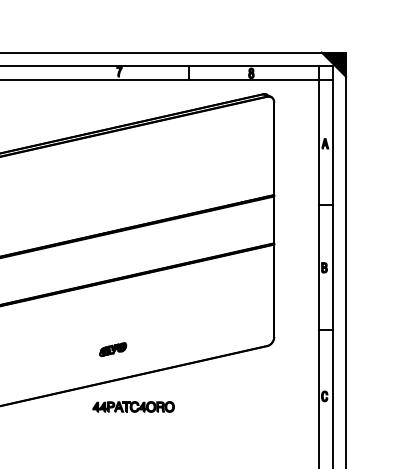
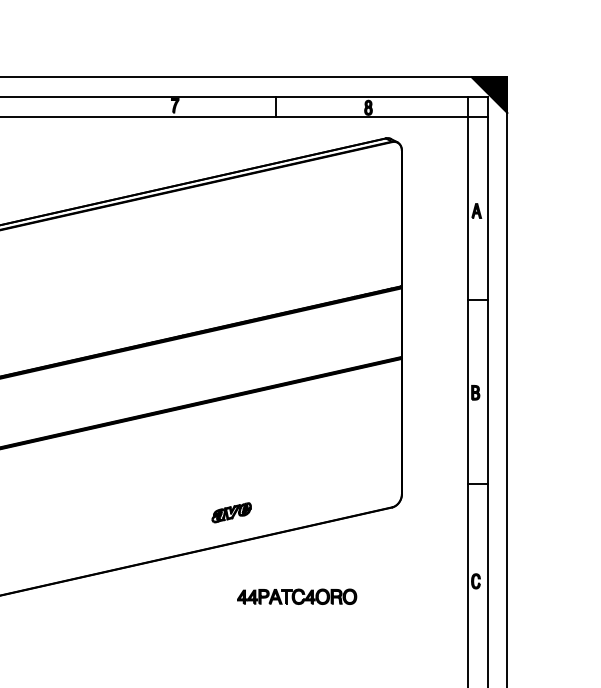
part: (113, 349) -> (232, 512), moved
part: (133, 406) -> (296, 596), moved

